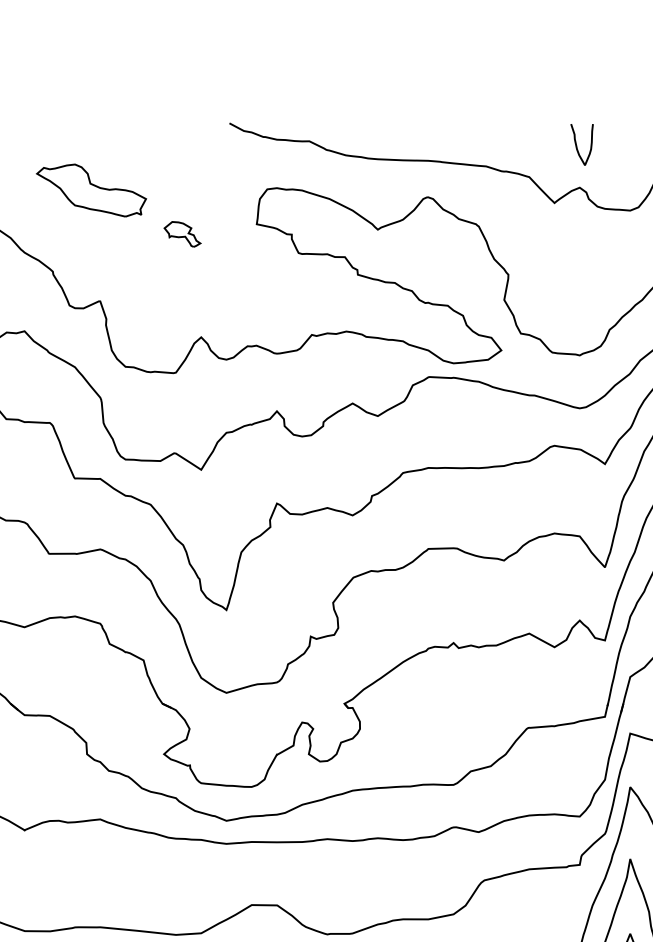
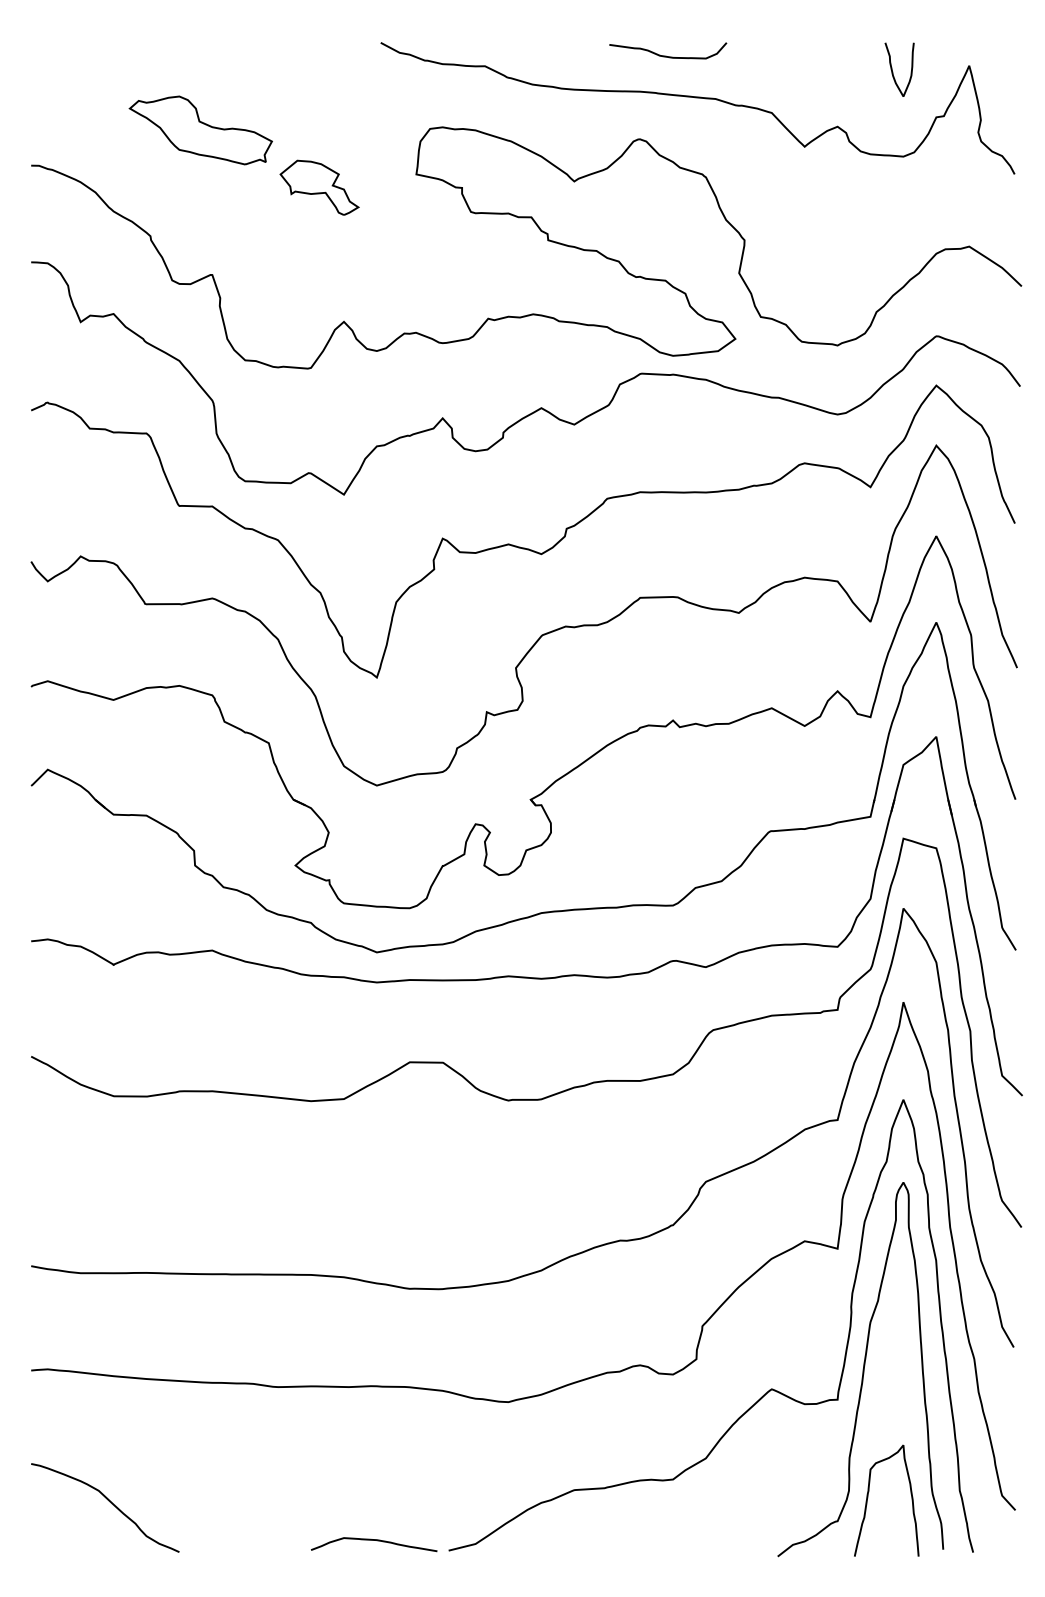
curve: (448, 133) -> (666, 55), added
curve: (577, 146) -> (893, 72), moved
part: (182, 234) -> (319, 187), size x1.67

